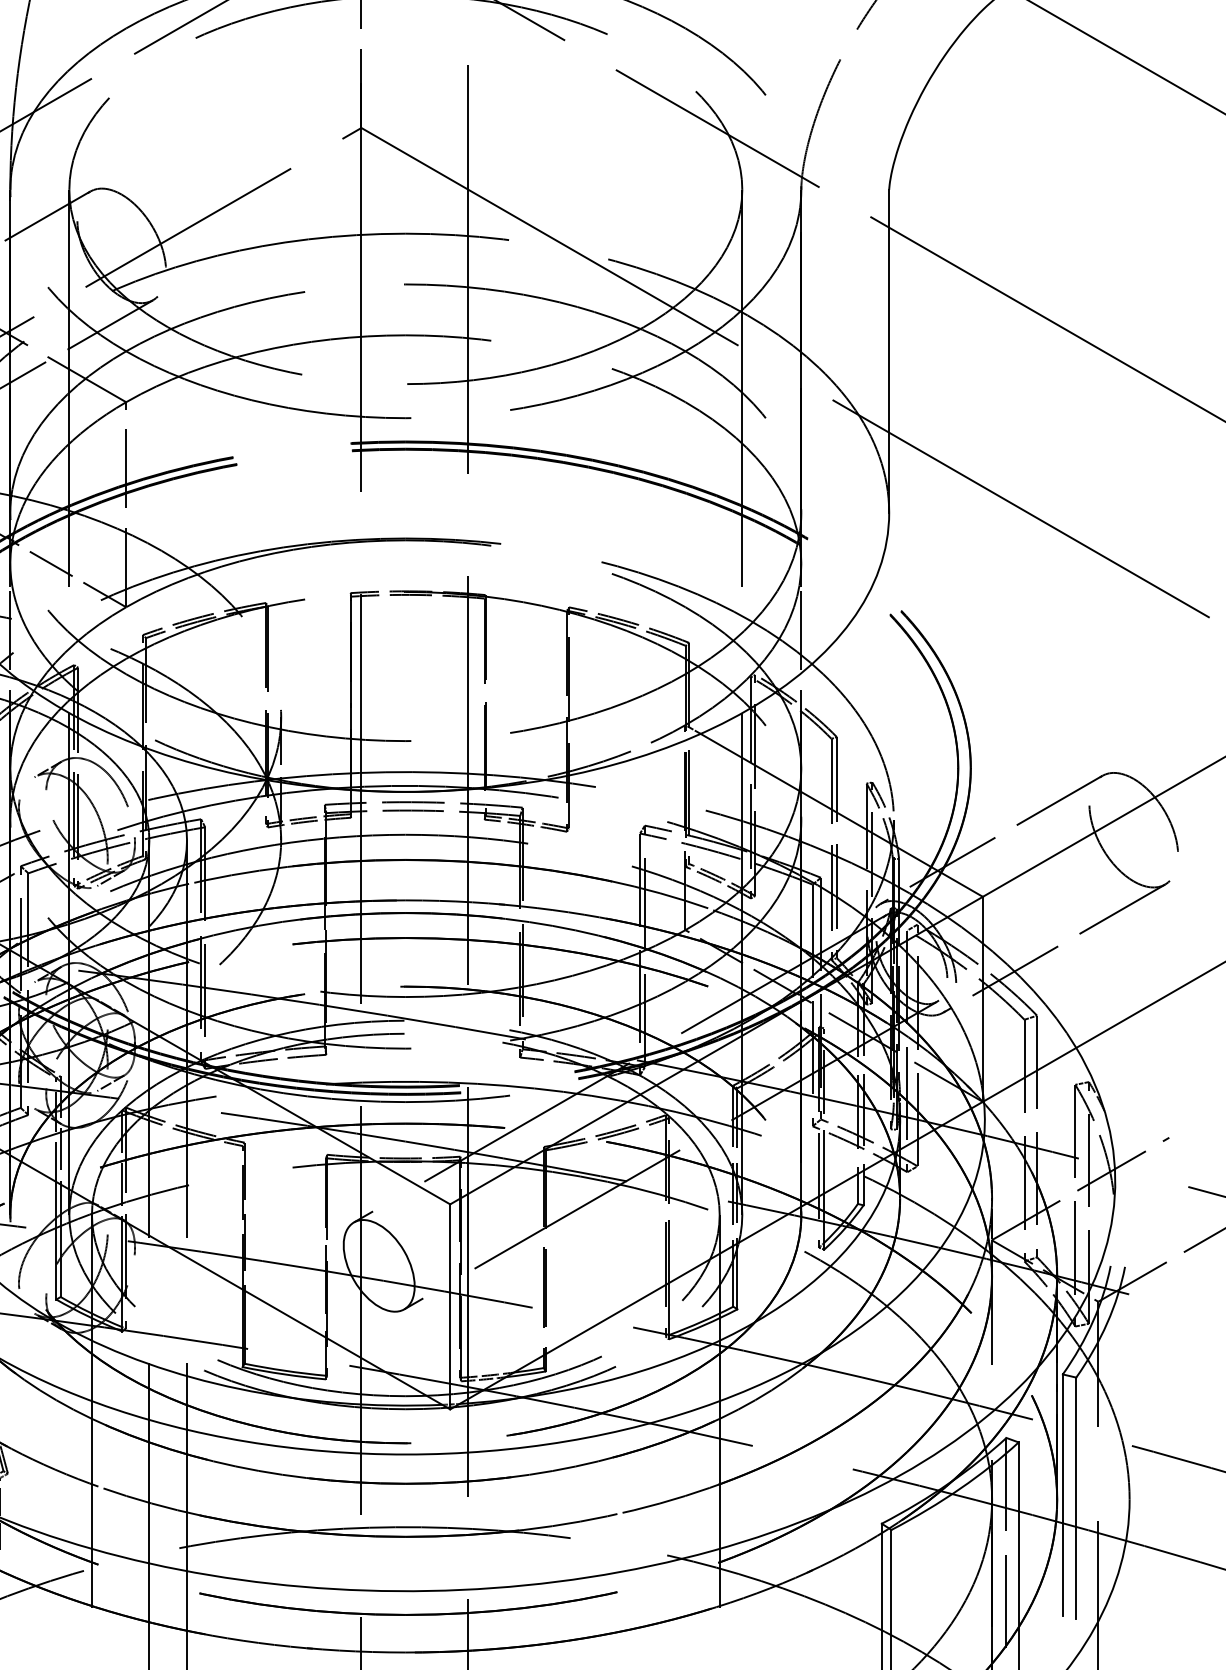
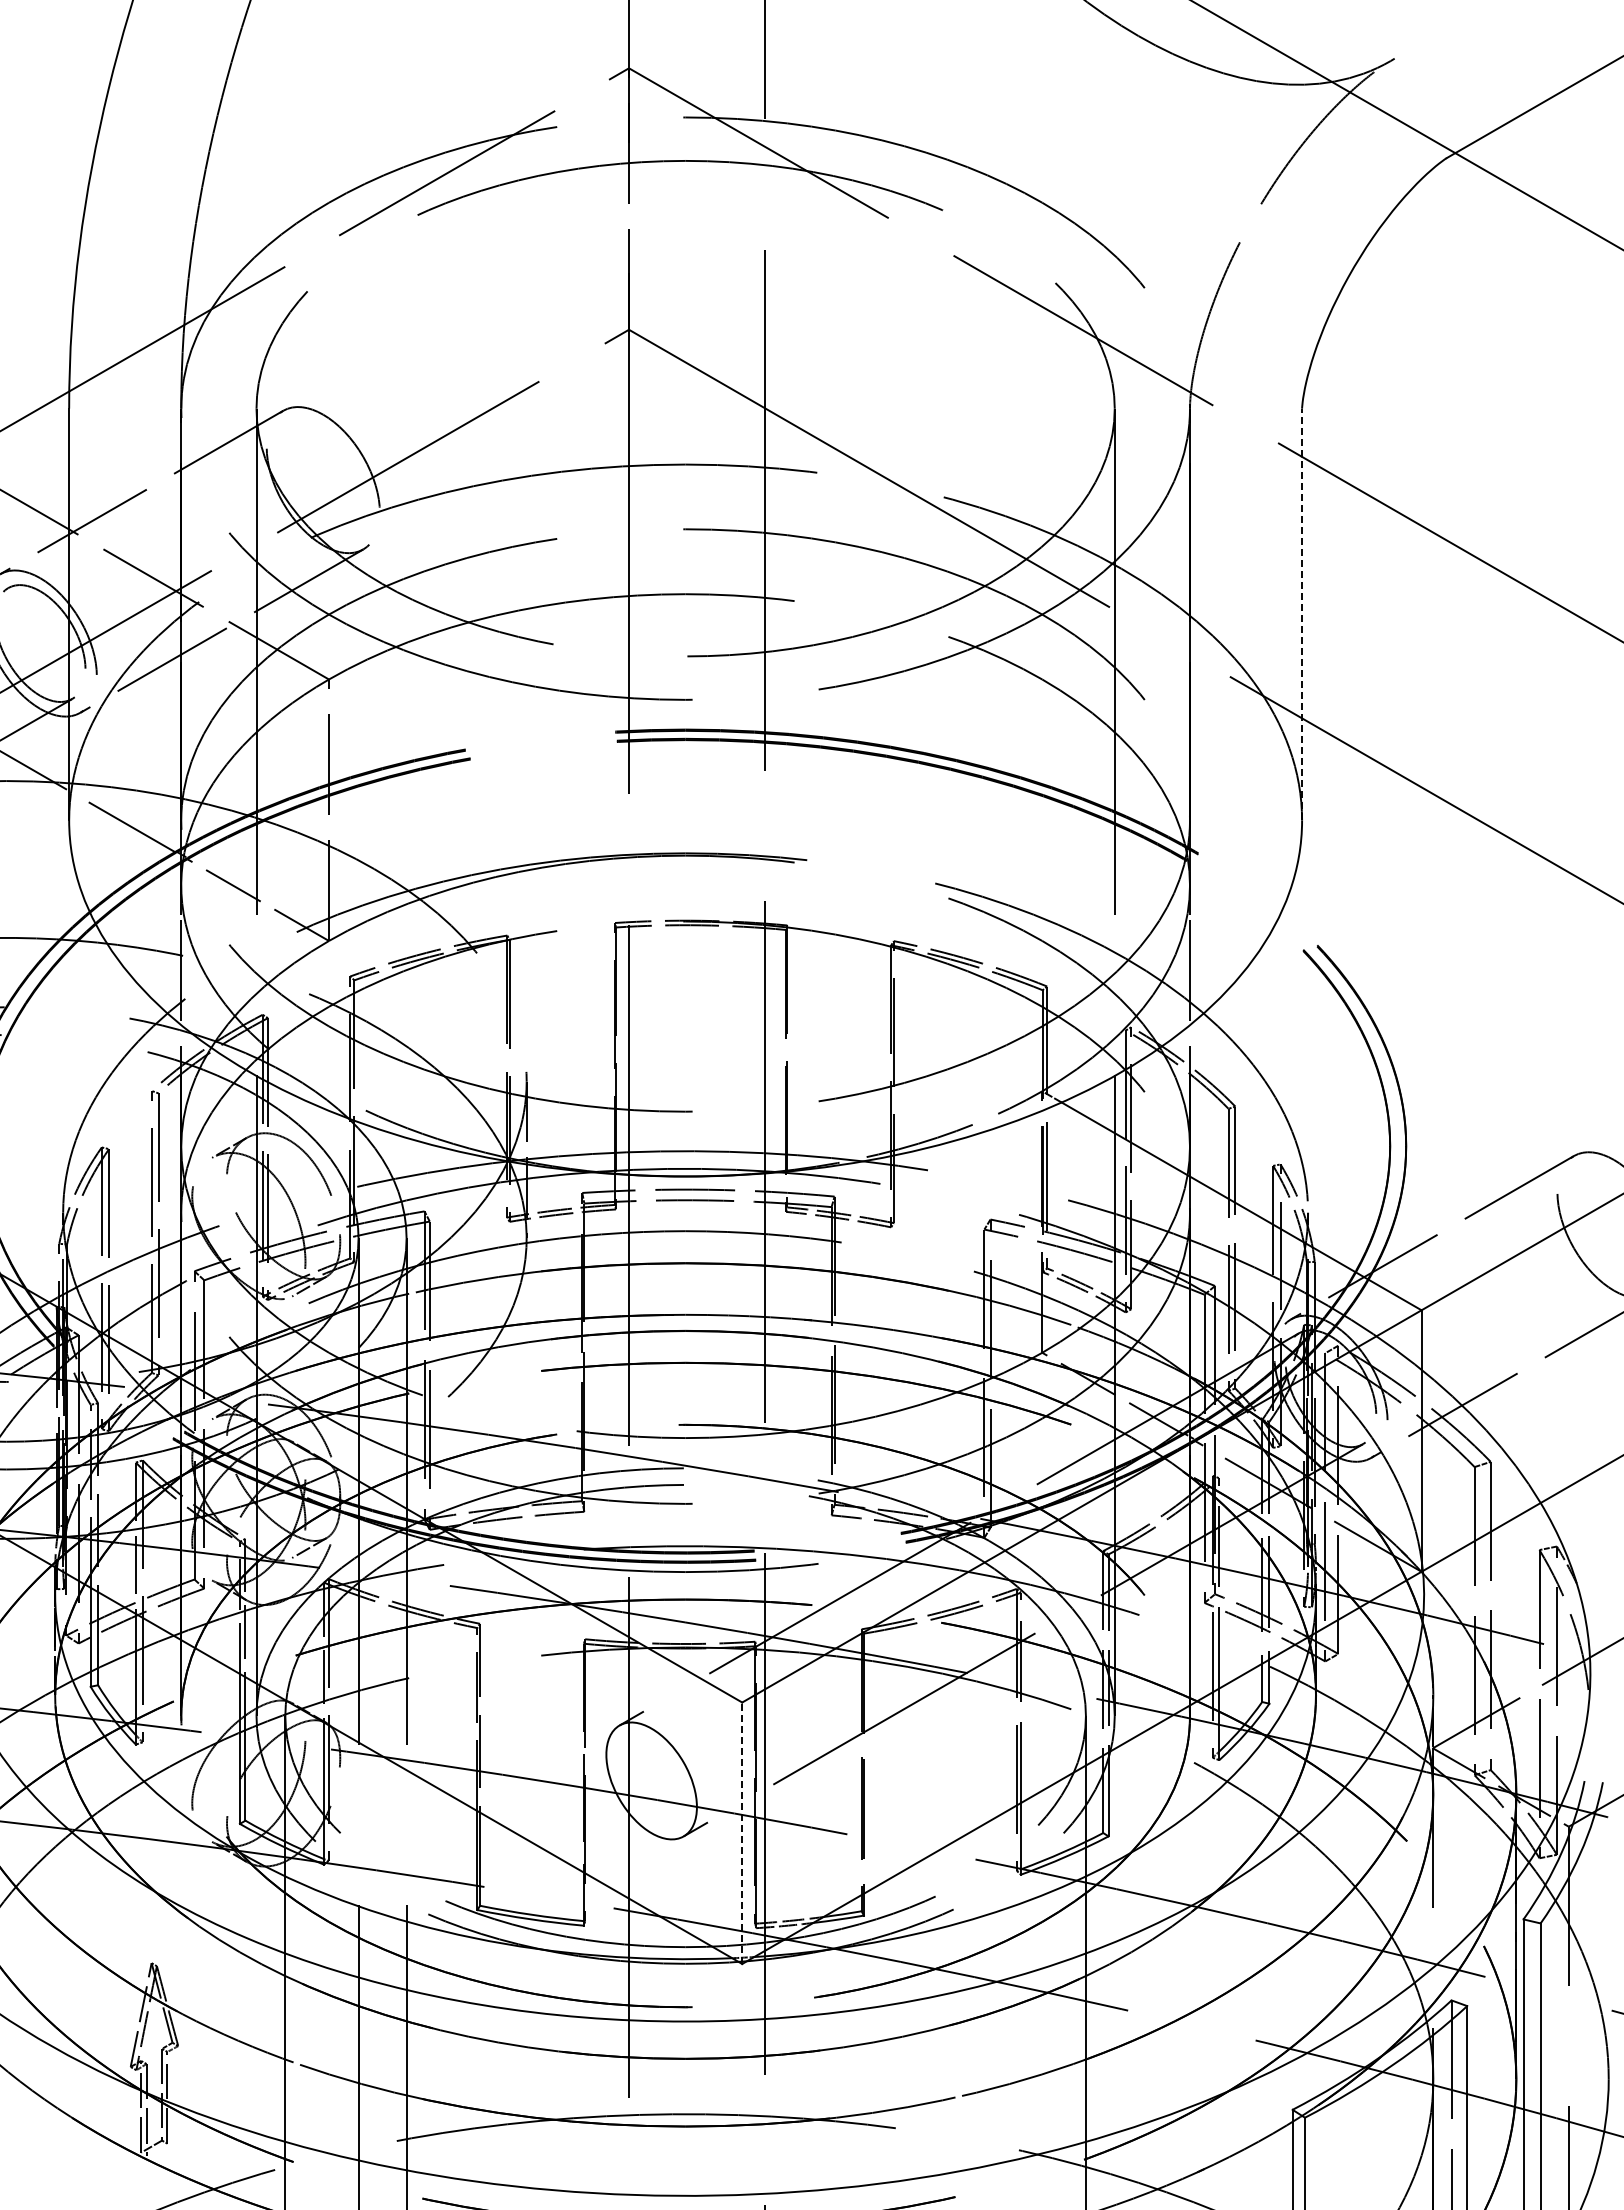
line: (889, 351) -> (1302, 614), solid -> dashed
line: (450, 1307) -> (742, 1833), solid -> dashed

